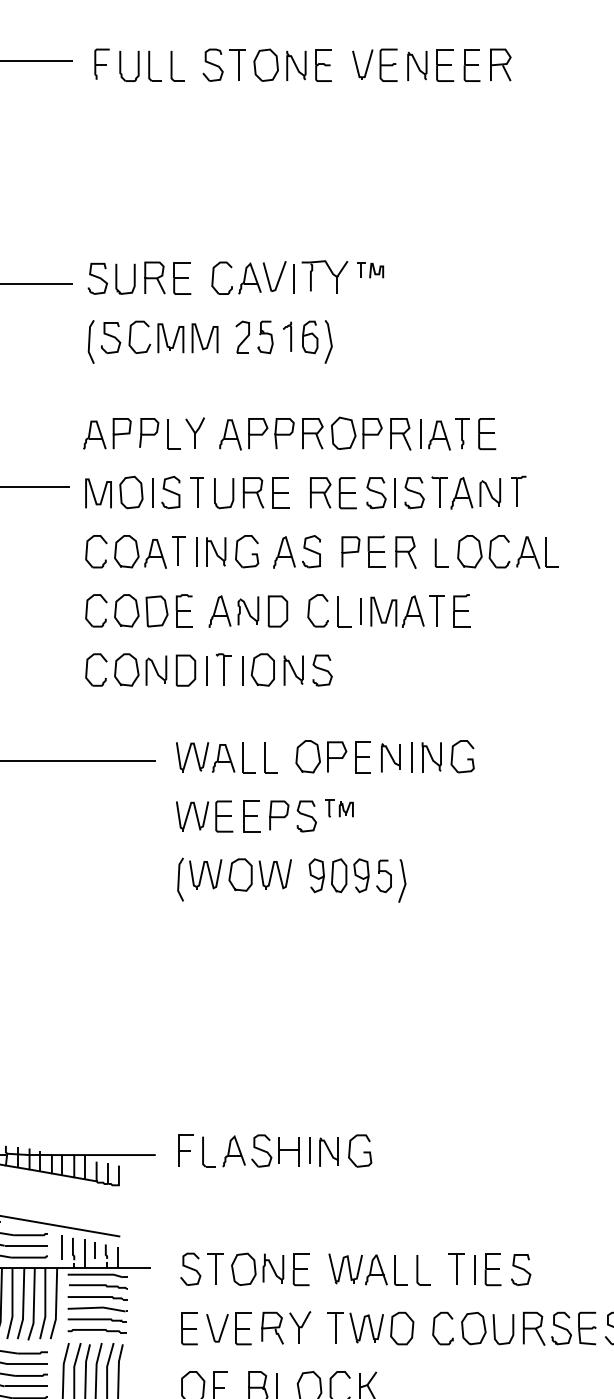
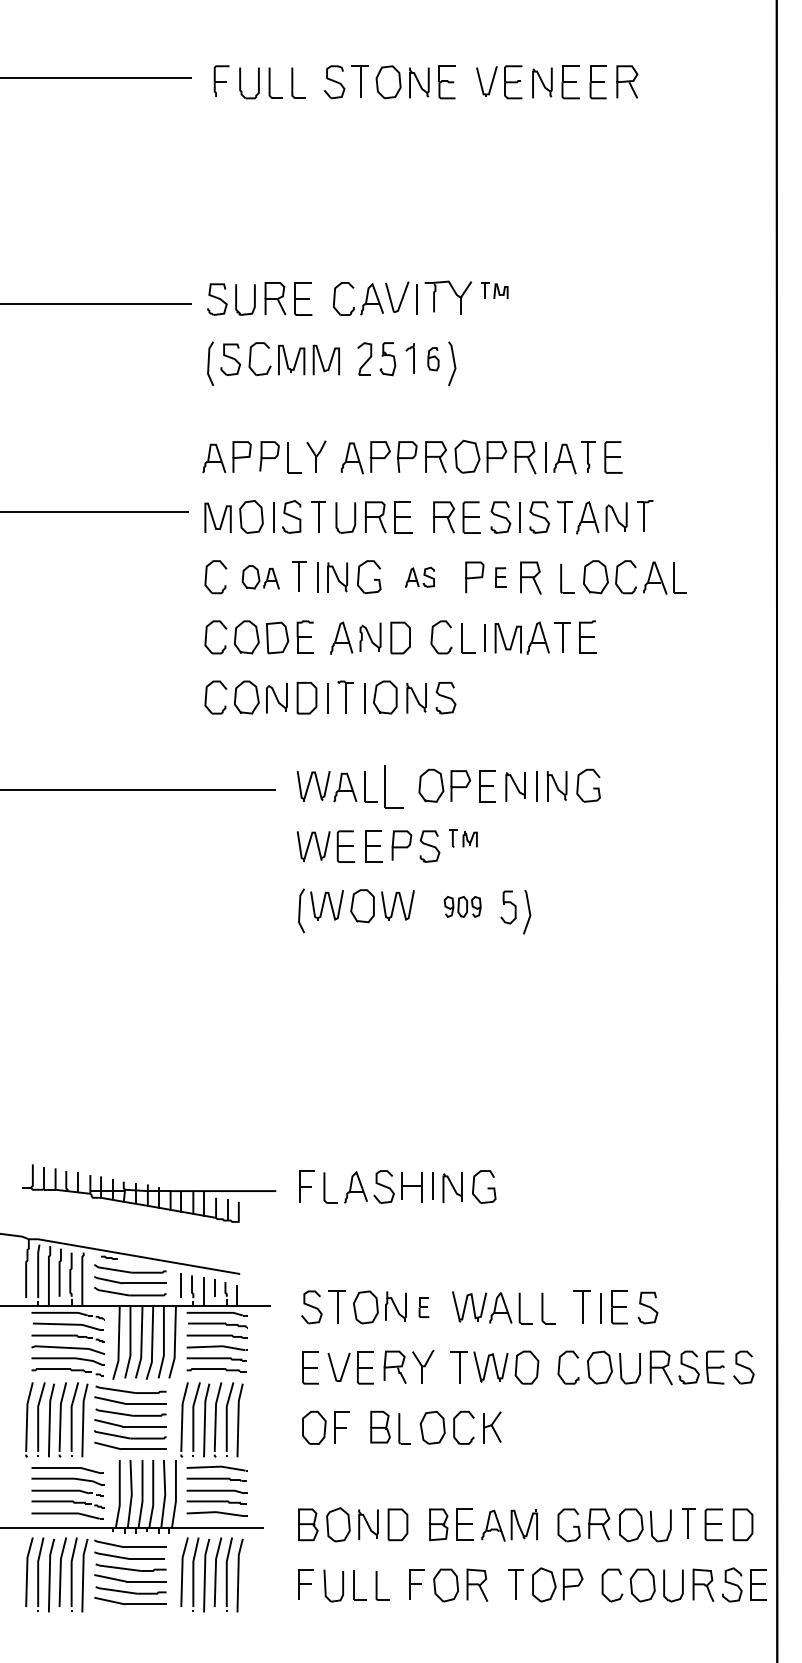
part: (310, 337) -> (433, 359), size x0.7
part: (376, 551) -> (500, 576), size x0.6
part: (140, 552) -> (260, 577), size x0.7
part: (296, 552) -> (419, 577), size x0.6
part: (270, 757) -> (393, 786), size x1.4
part: (338, 875) -> (462, 906), size x0.6
part: (300, 1269) -> (423, 1307), size x0.6

